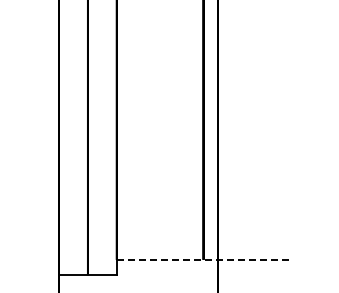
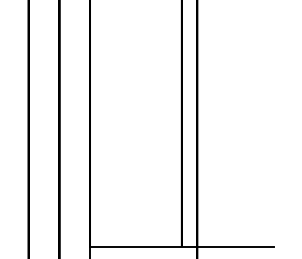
line: (203, 259) -> (181, 246), dashed -> solid

